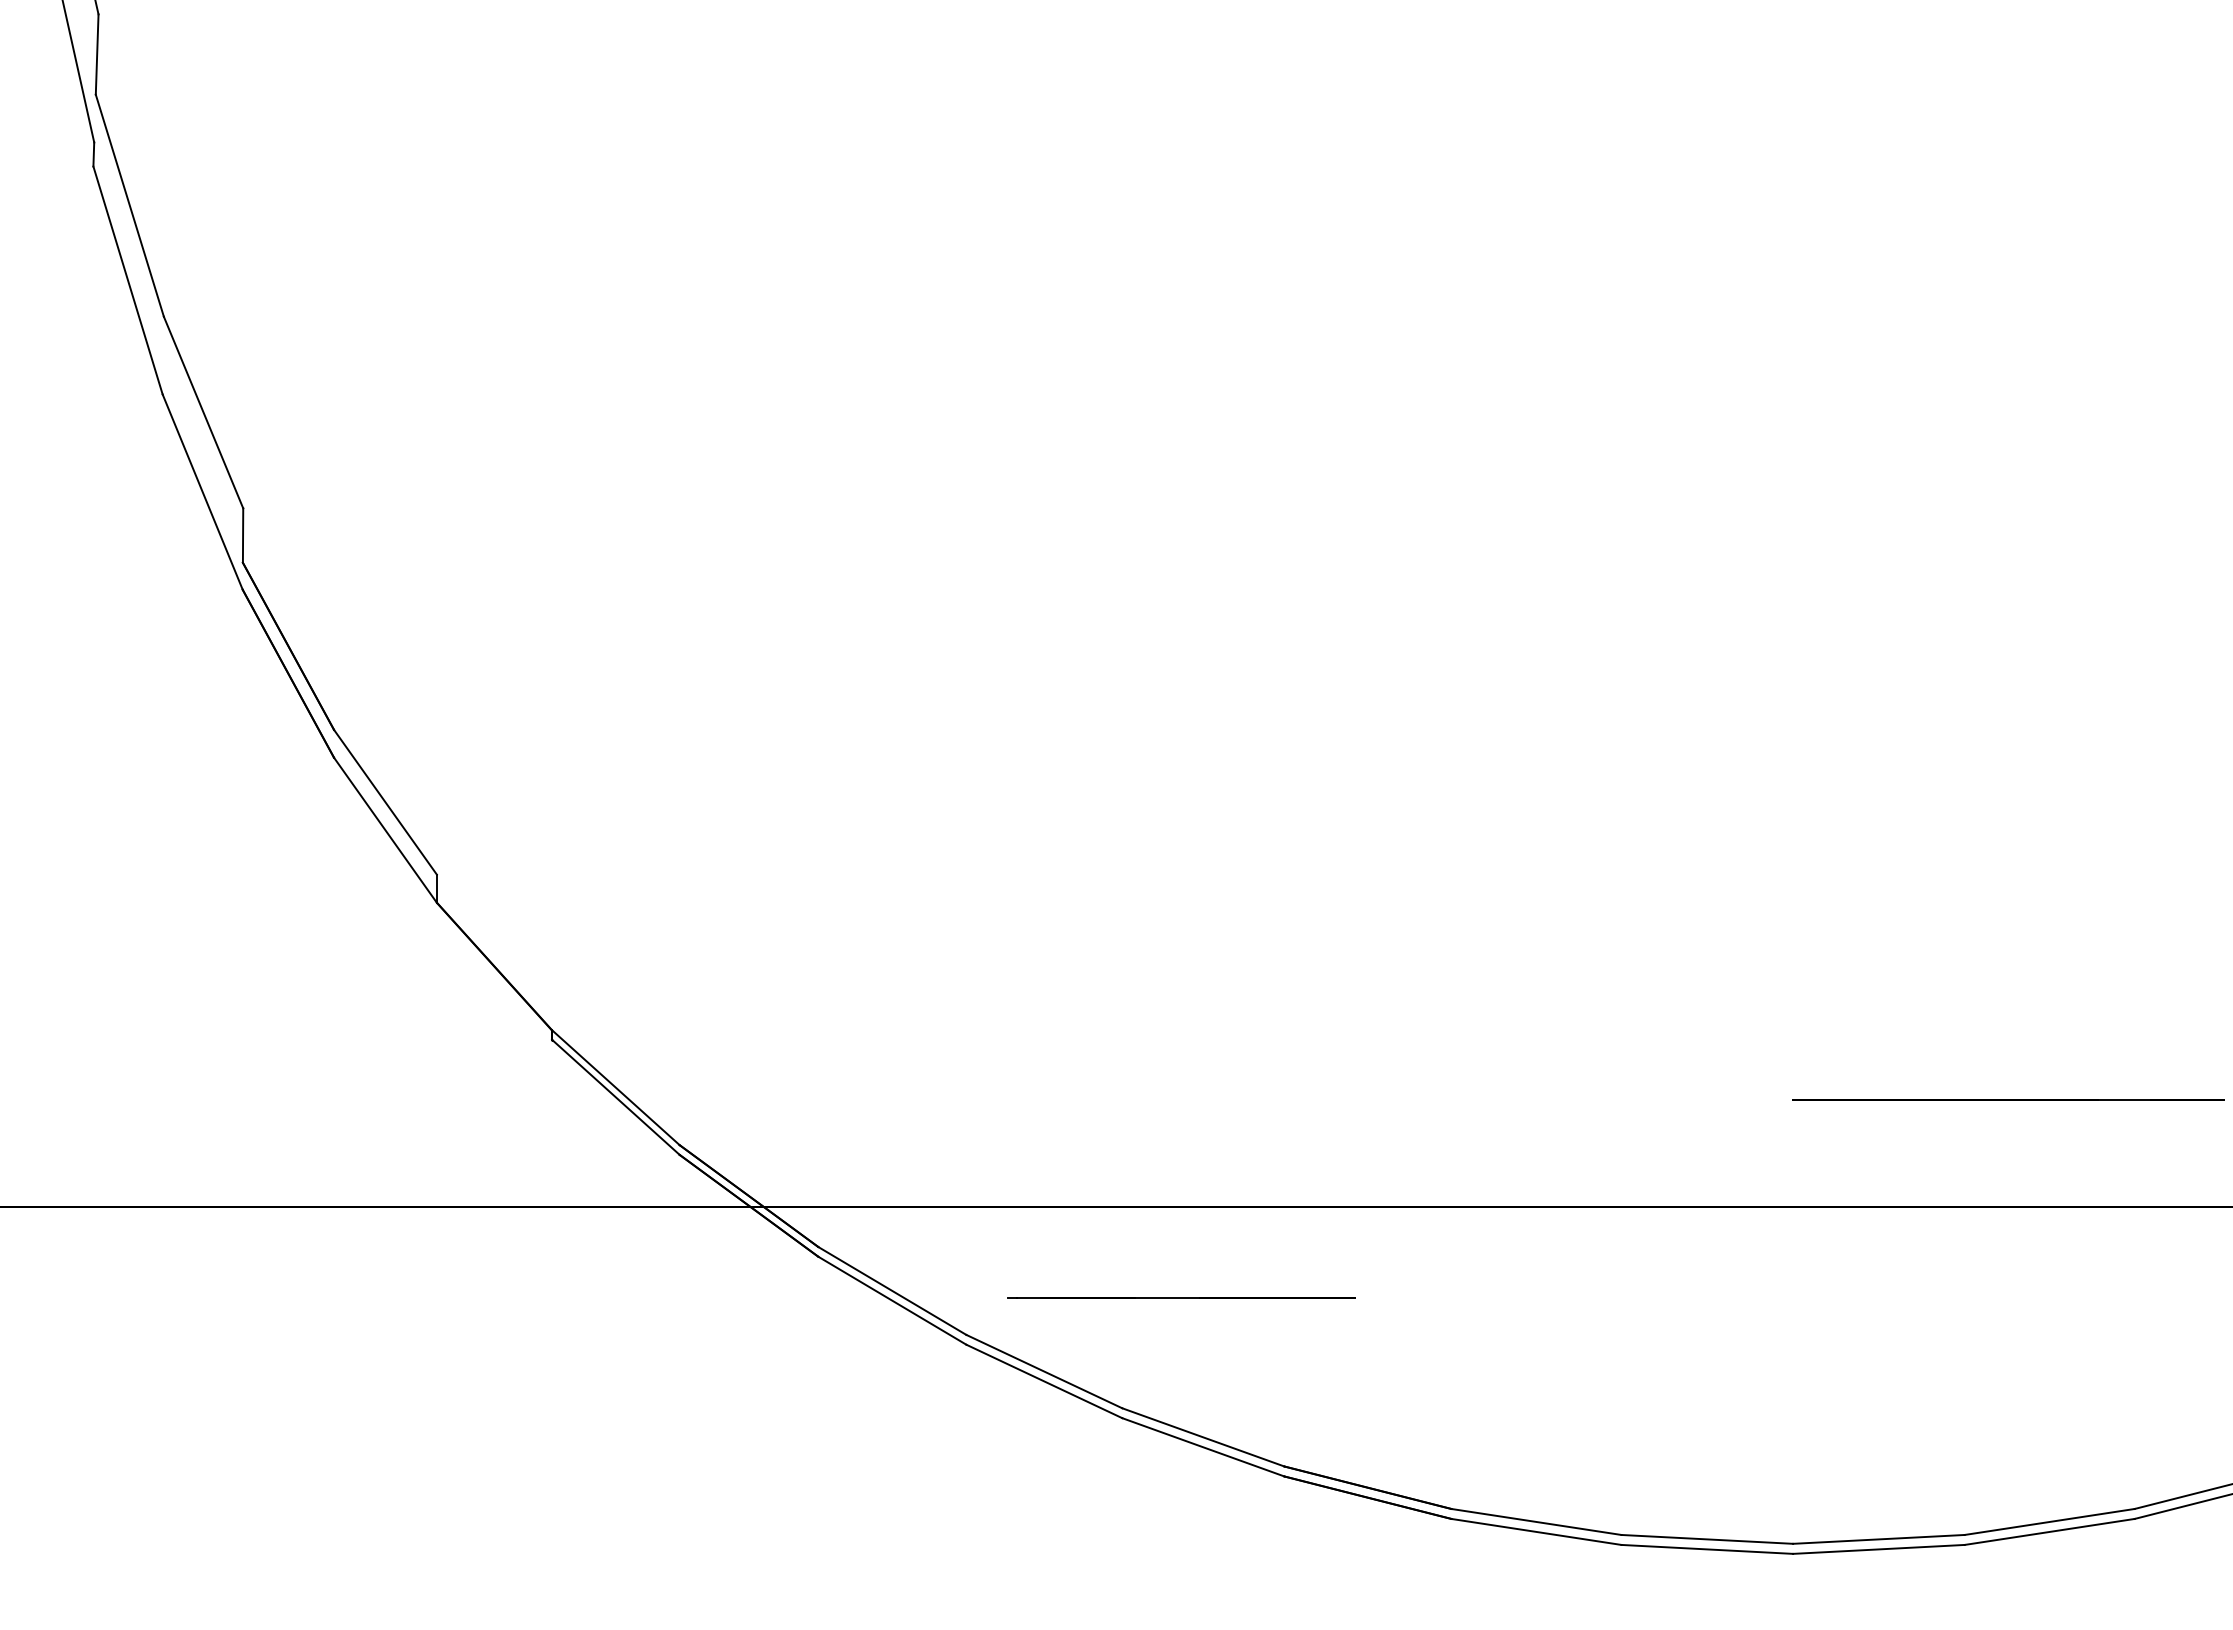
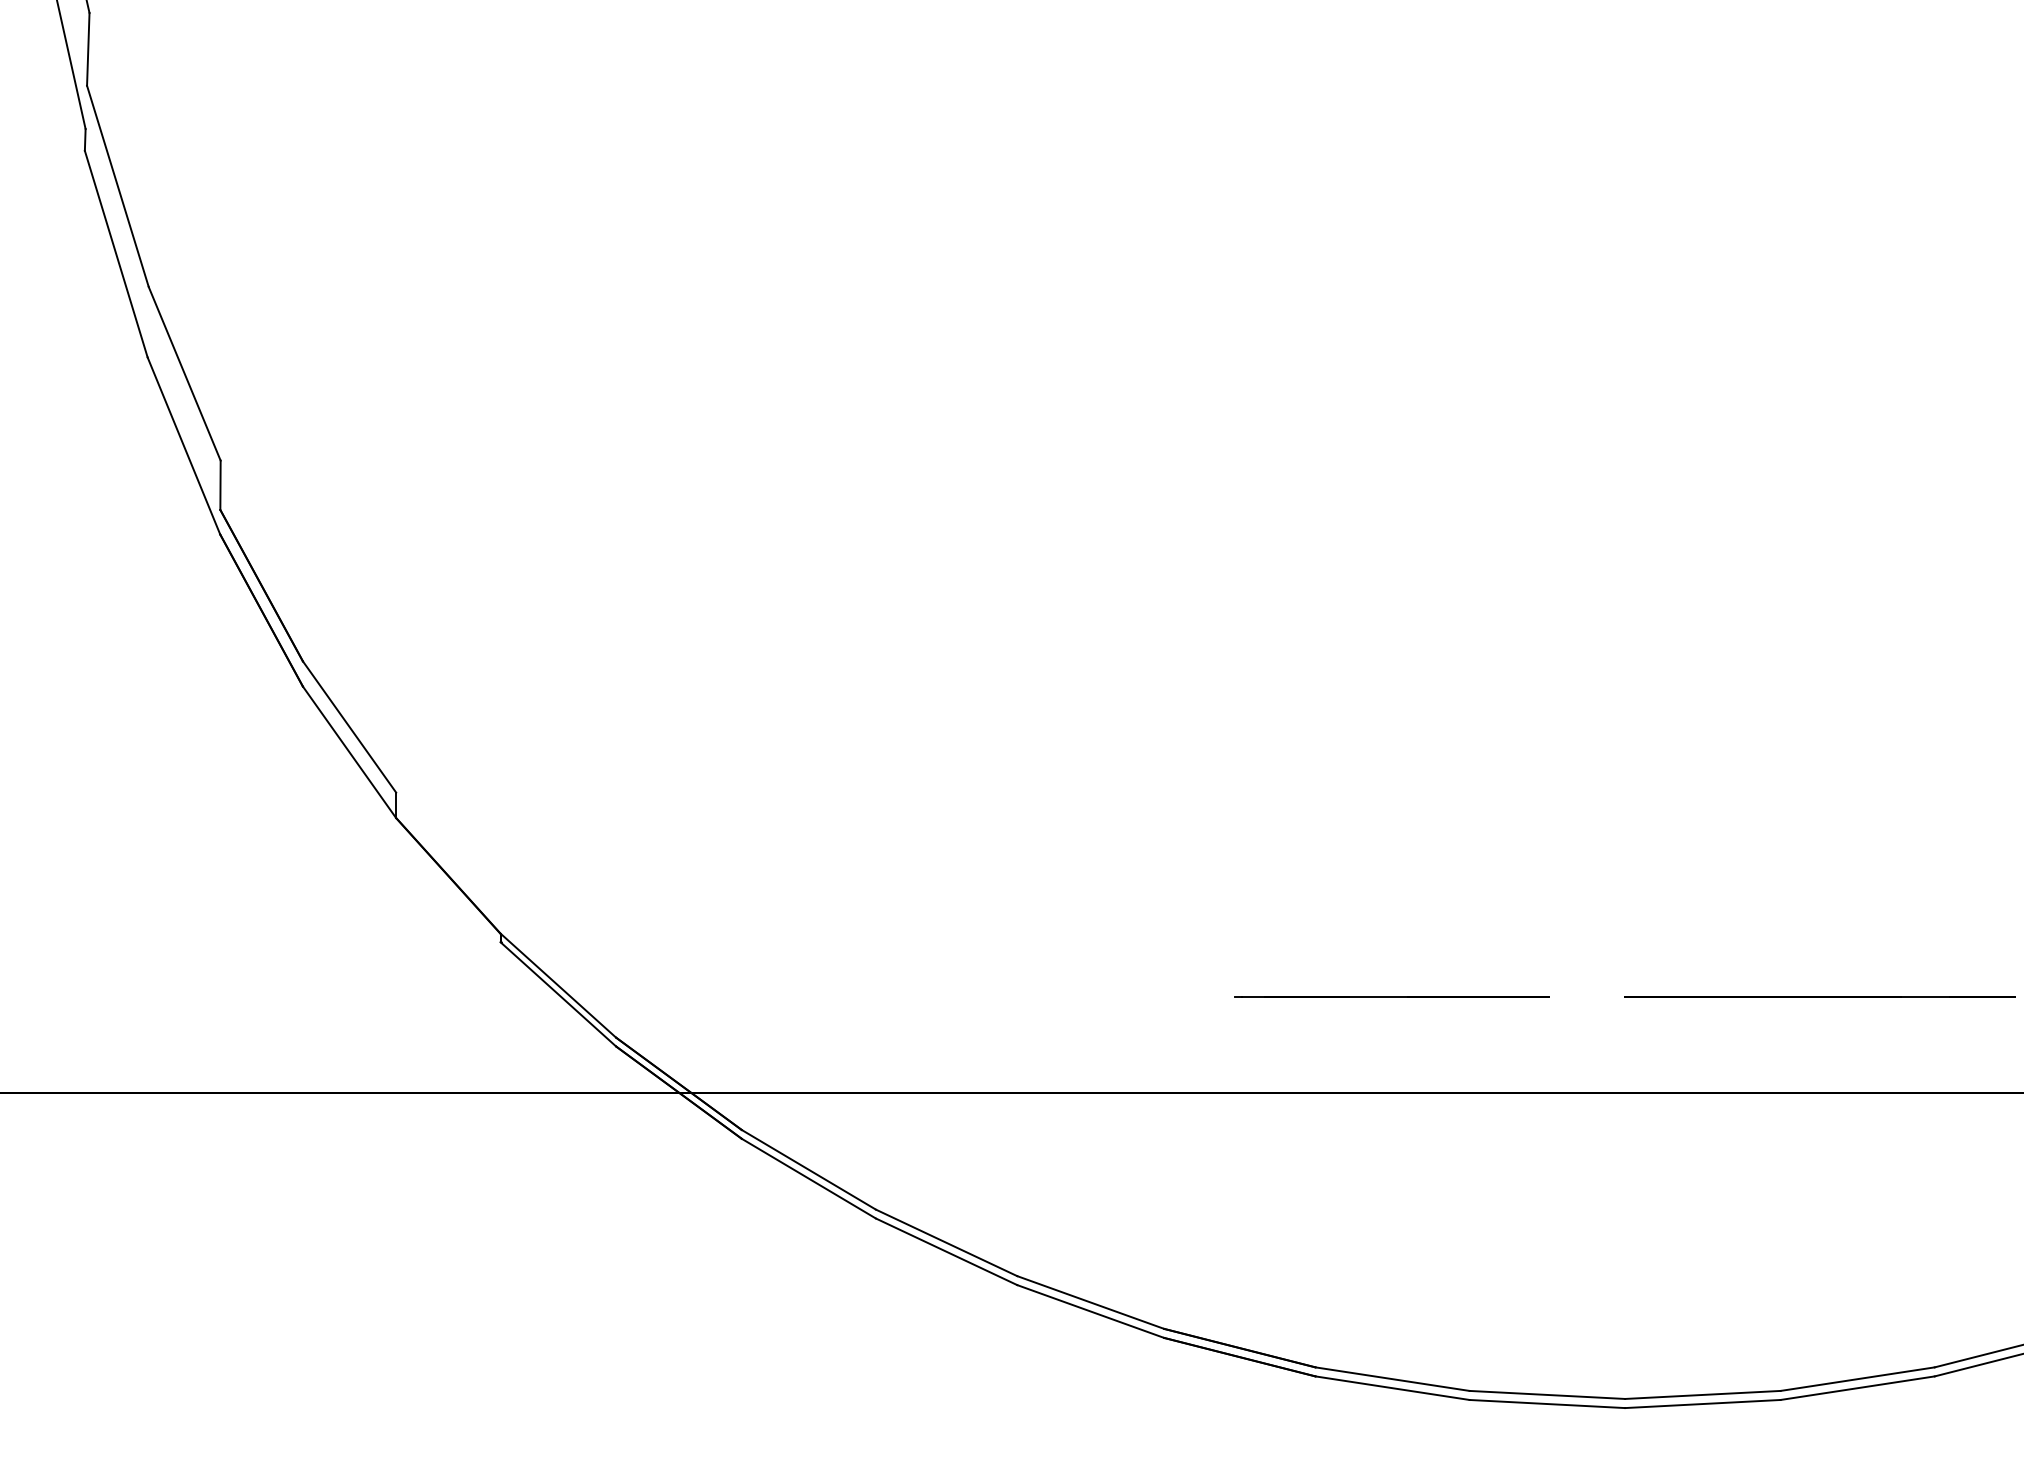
line: (1181, 1297) -> (1391, 996), moved

